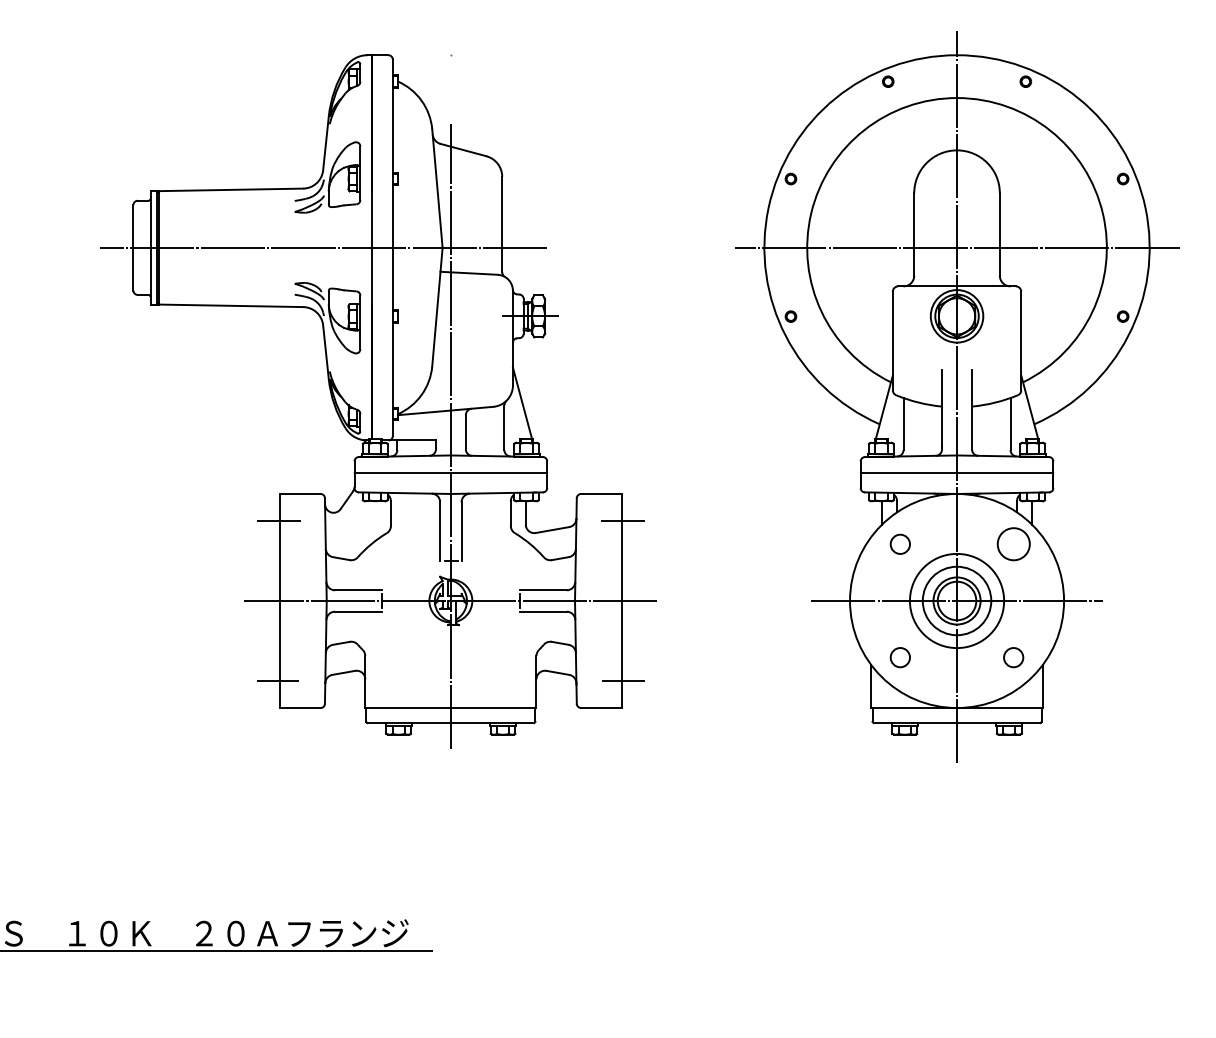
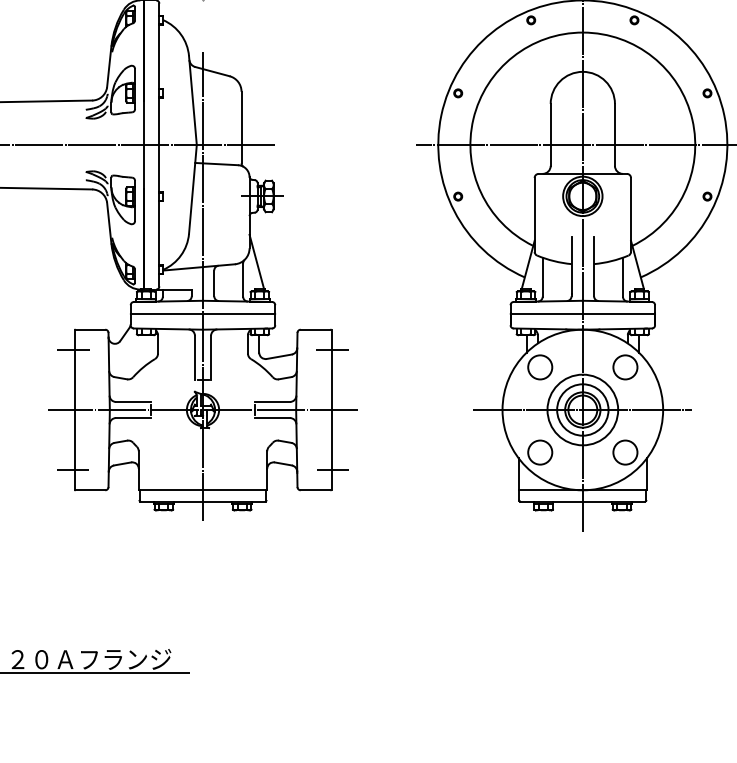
circle: (900, 544) -> (540, 367), size x1.67
circle: (900, 657) -> (540, 452), size x1.67
circle: (1013, 657) -> (625, 452), size x1.67

